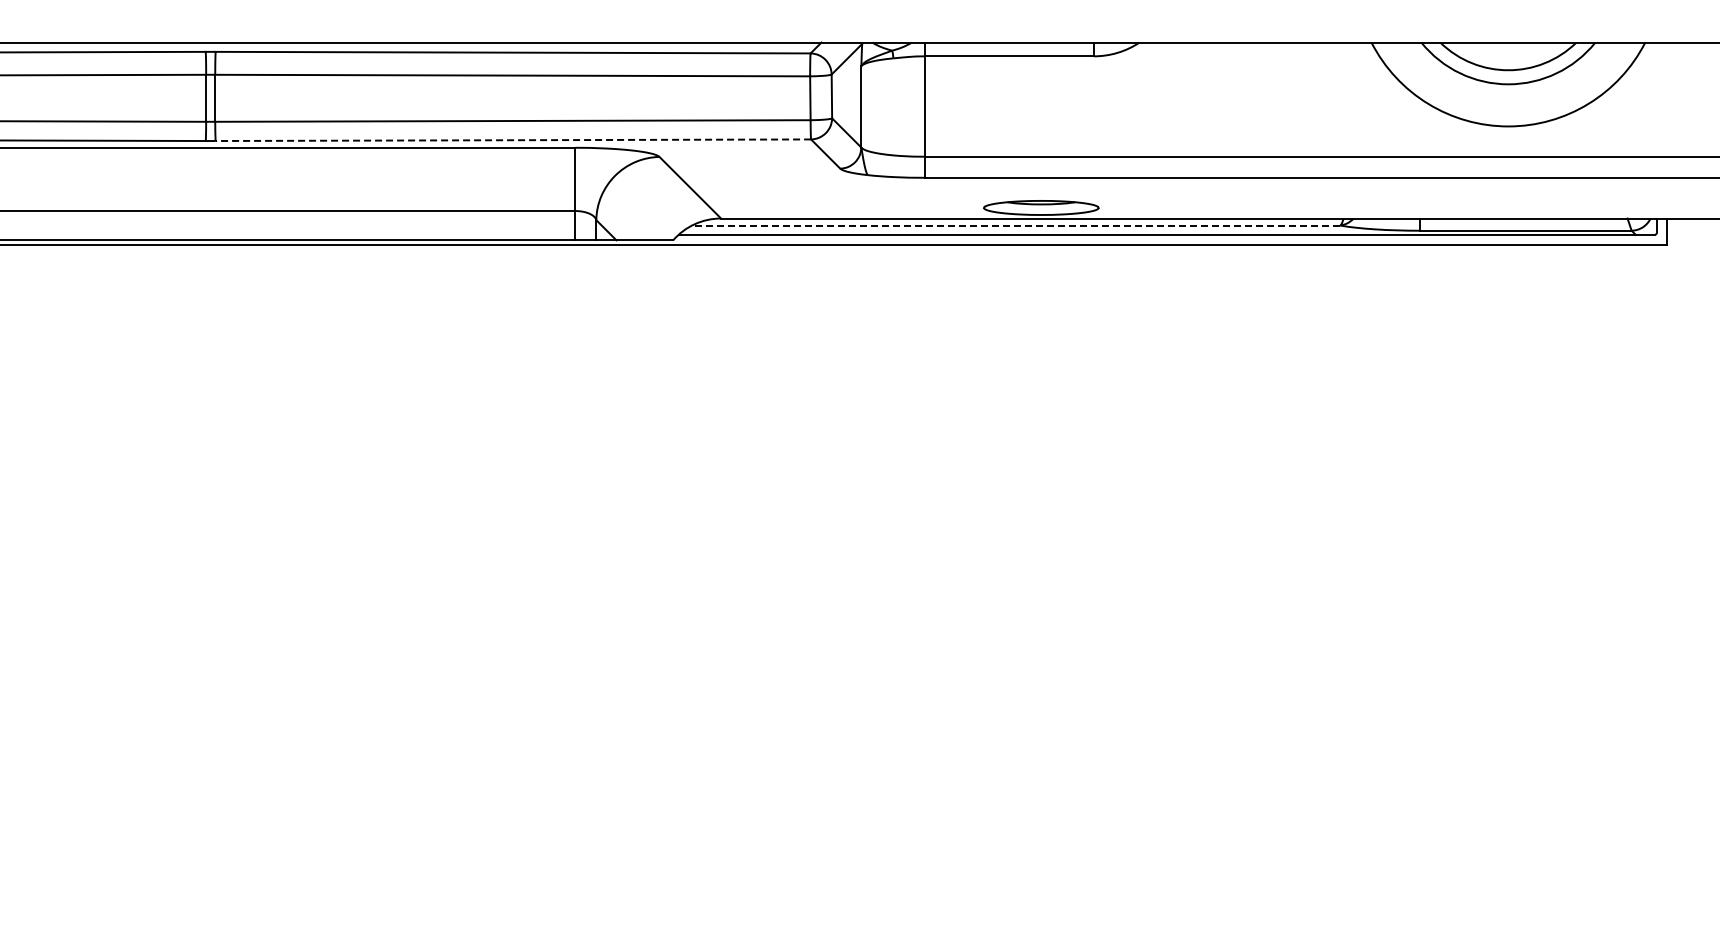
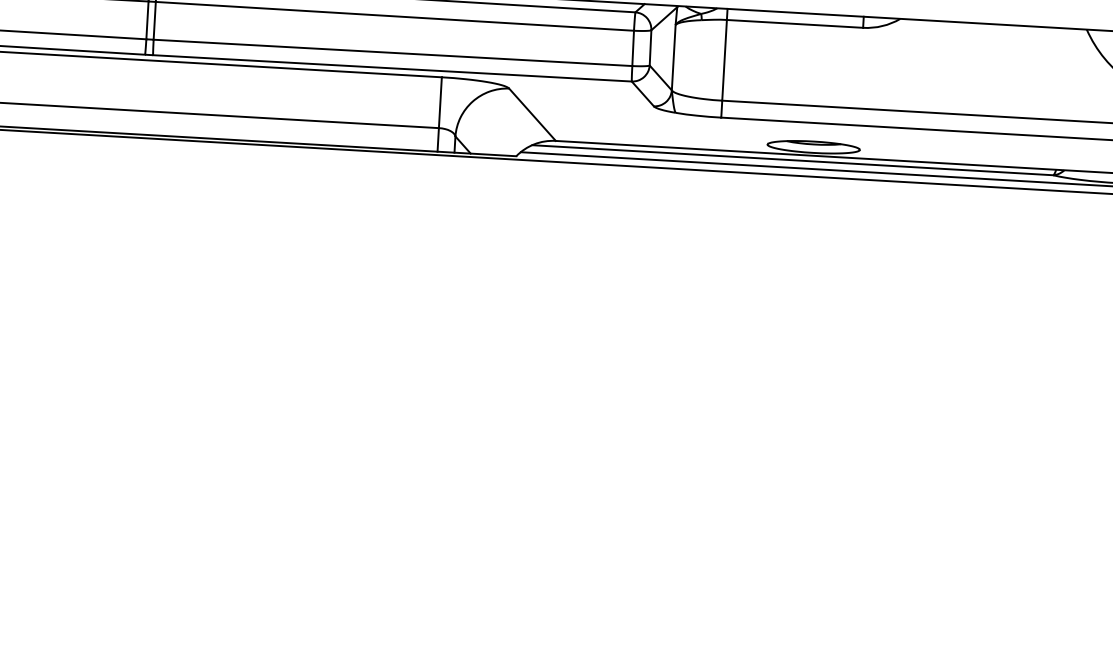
line: (513, 140) -> (392, 68), dashed -> solid
line: (1015, 225) -> (792, 160), dashed -> solid

